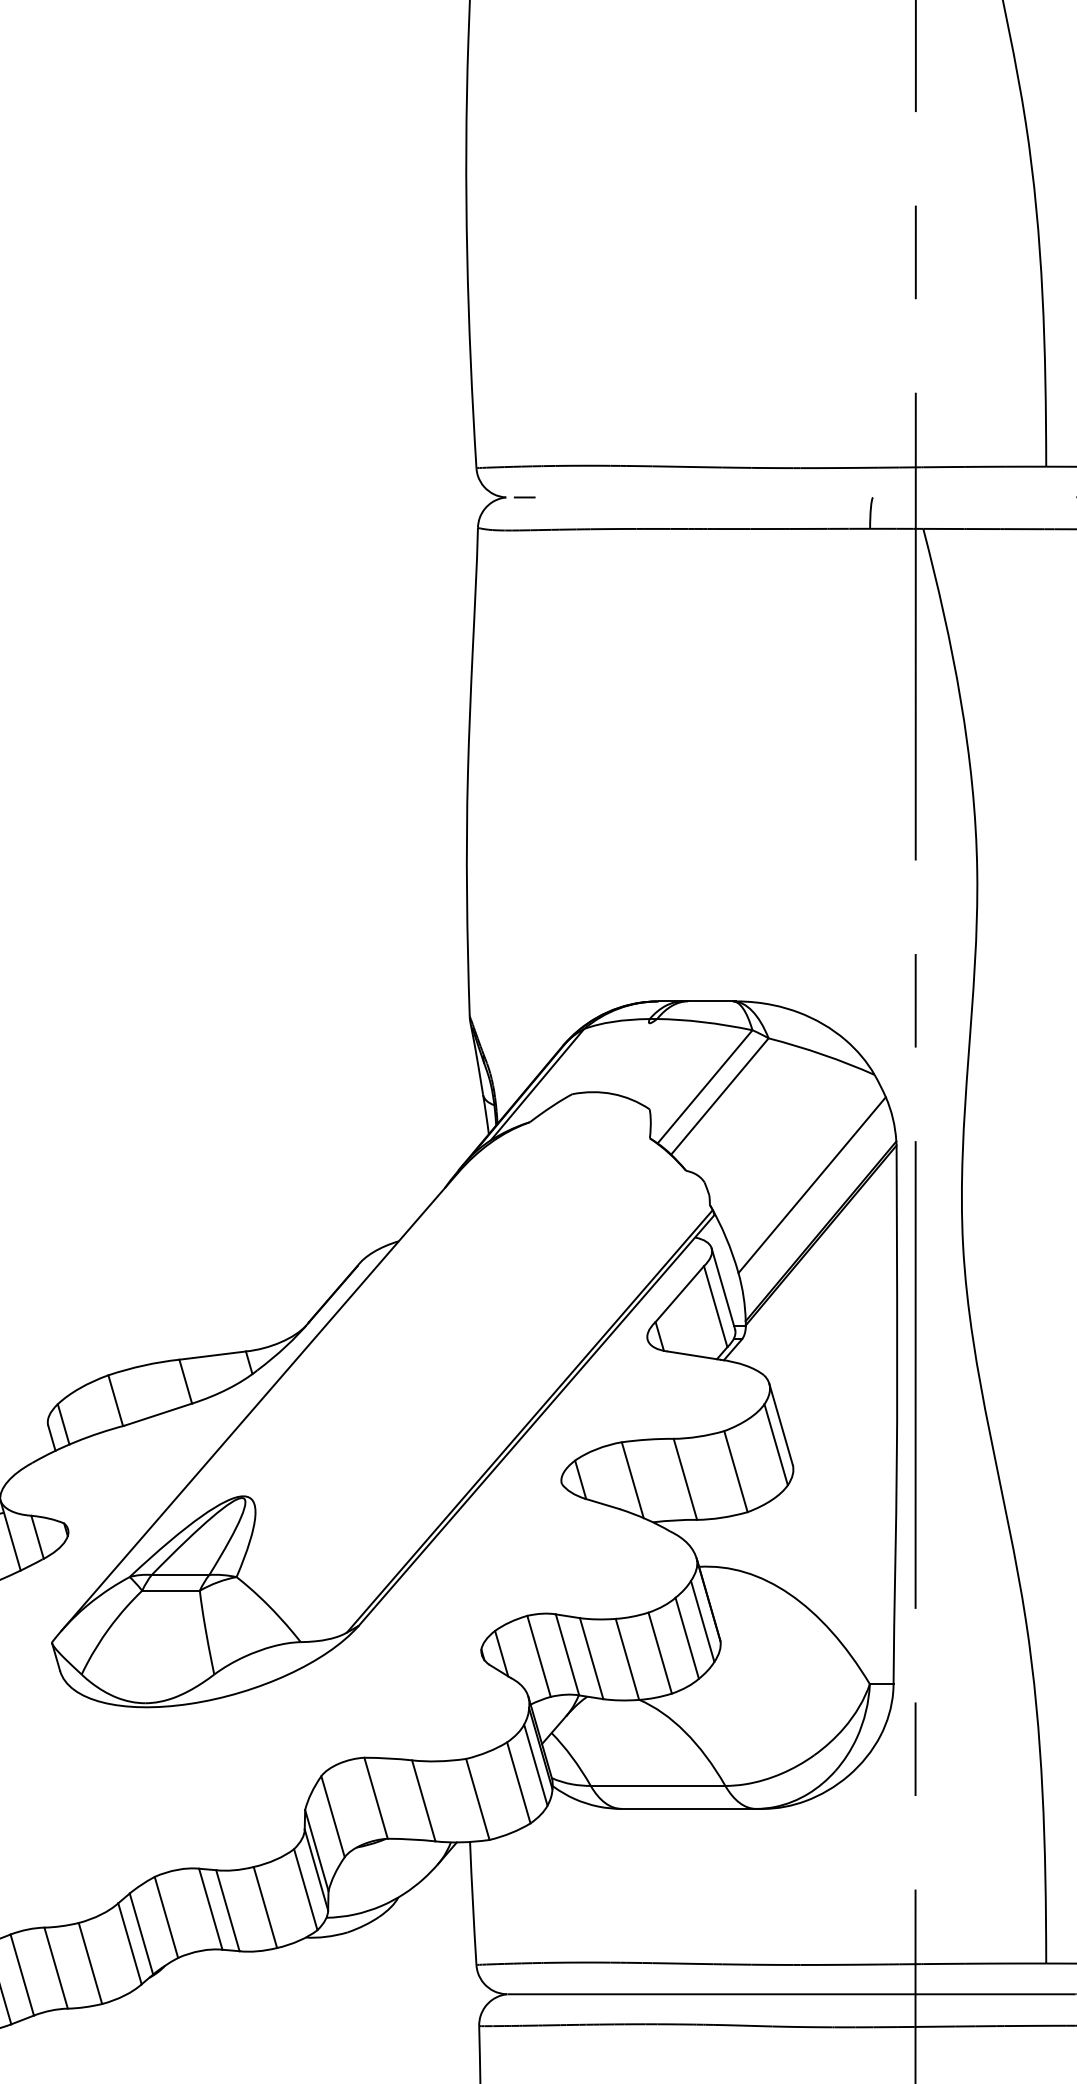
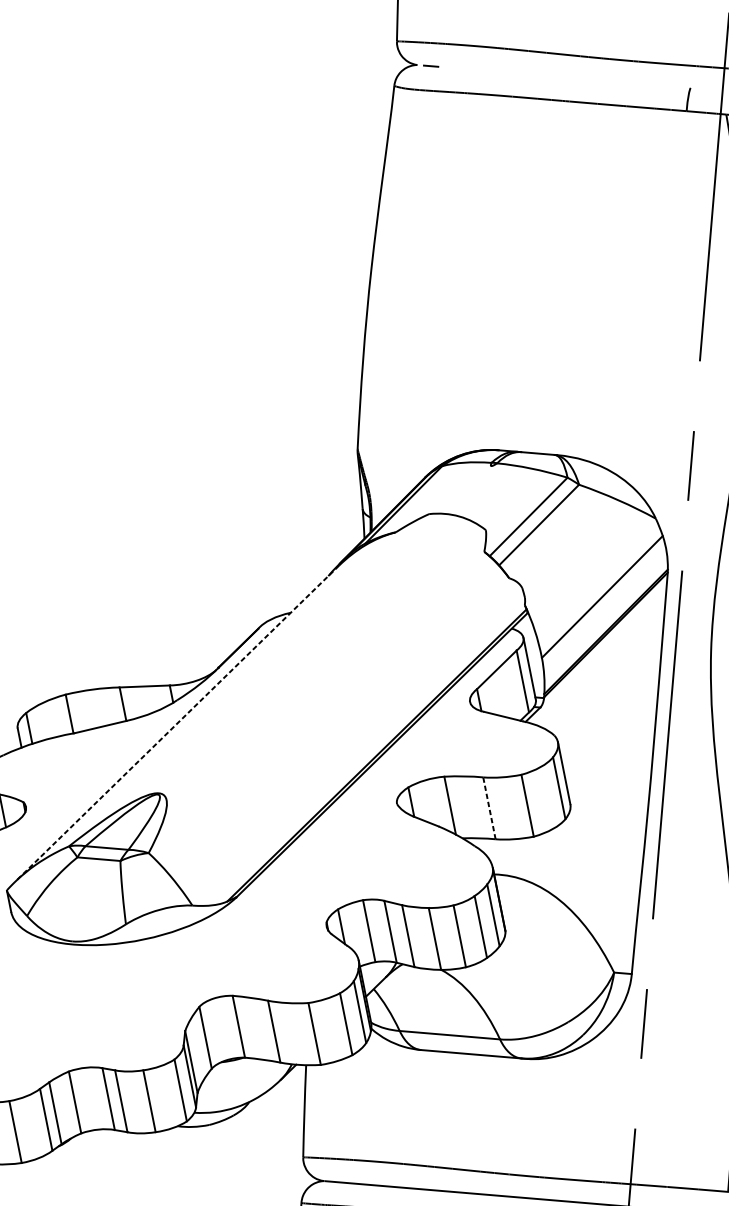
line: (259, 1401) -> (176, 723), solid -> dashed
line: (685, 1478) -> (489, 807), solid -> dashed

